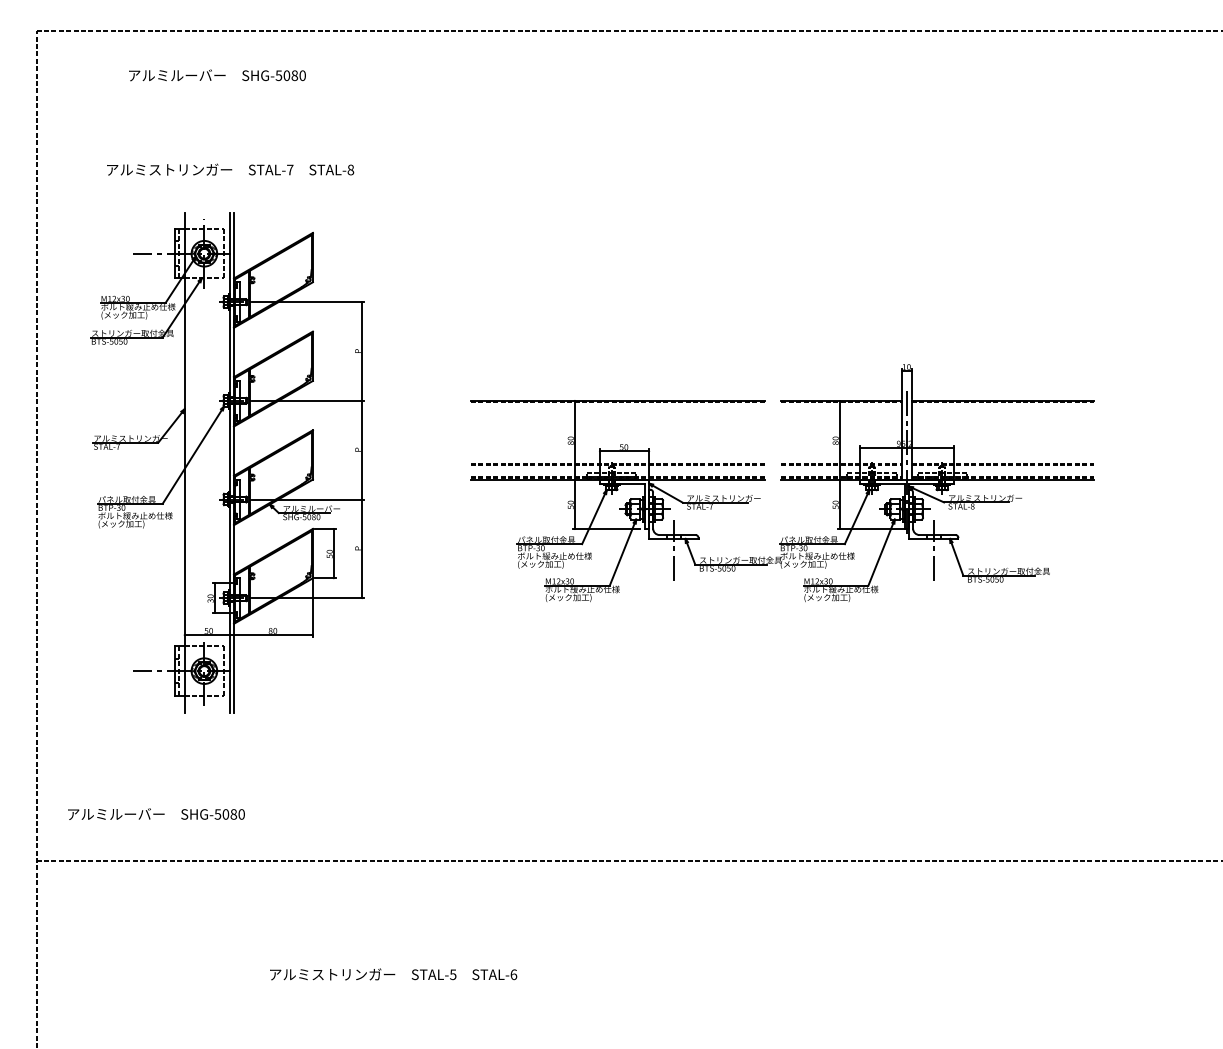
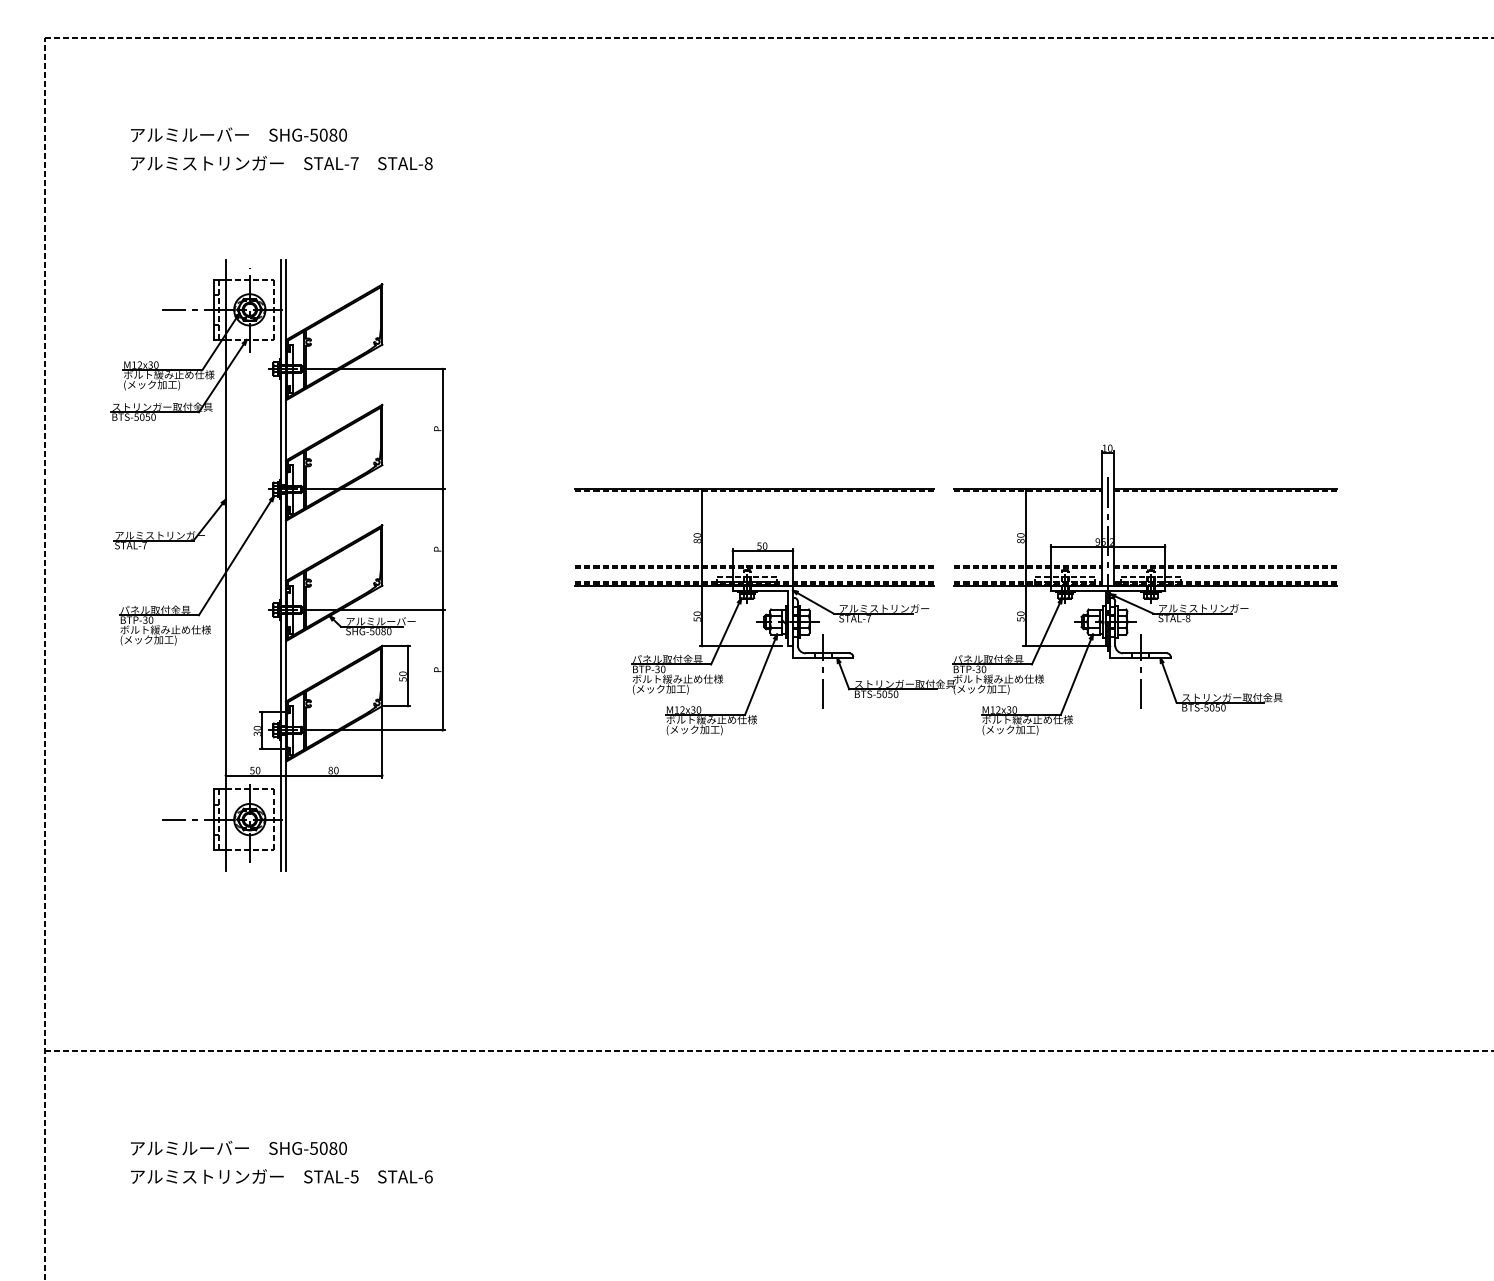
text: (217, 75) -> (238, 134), moved
text: (230, 169) -> (281, 163), moved
text: (156, 813) -> (238, 1147), moved
text: (393, 974) -> (281, 1176), moved

